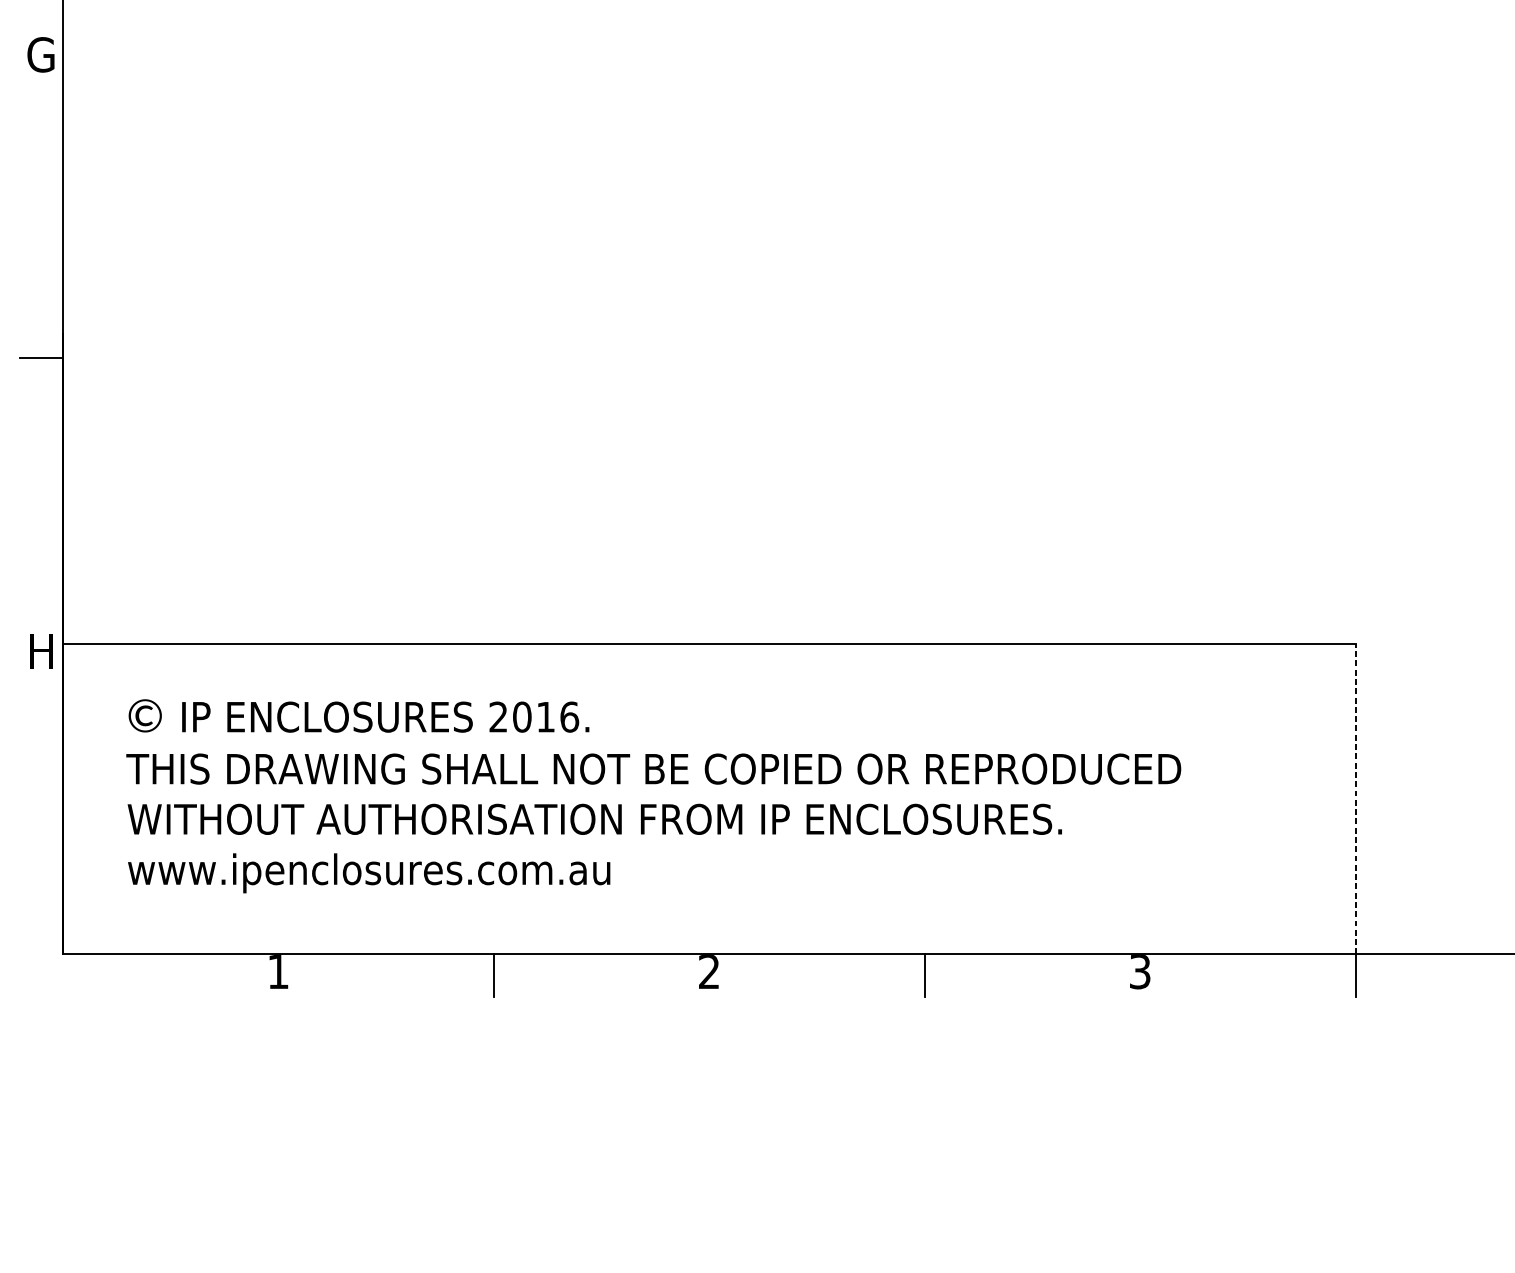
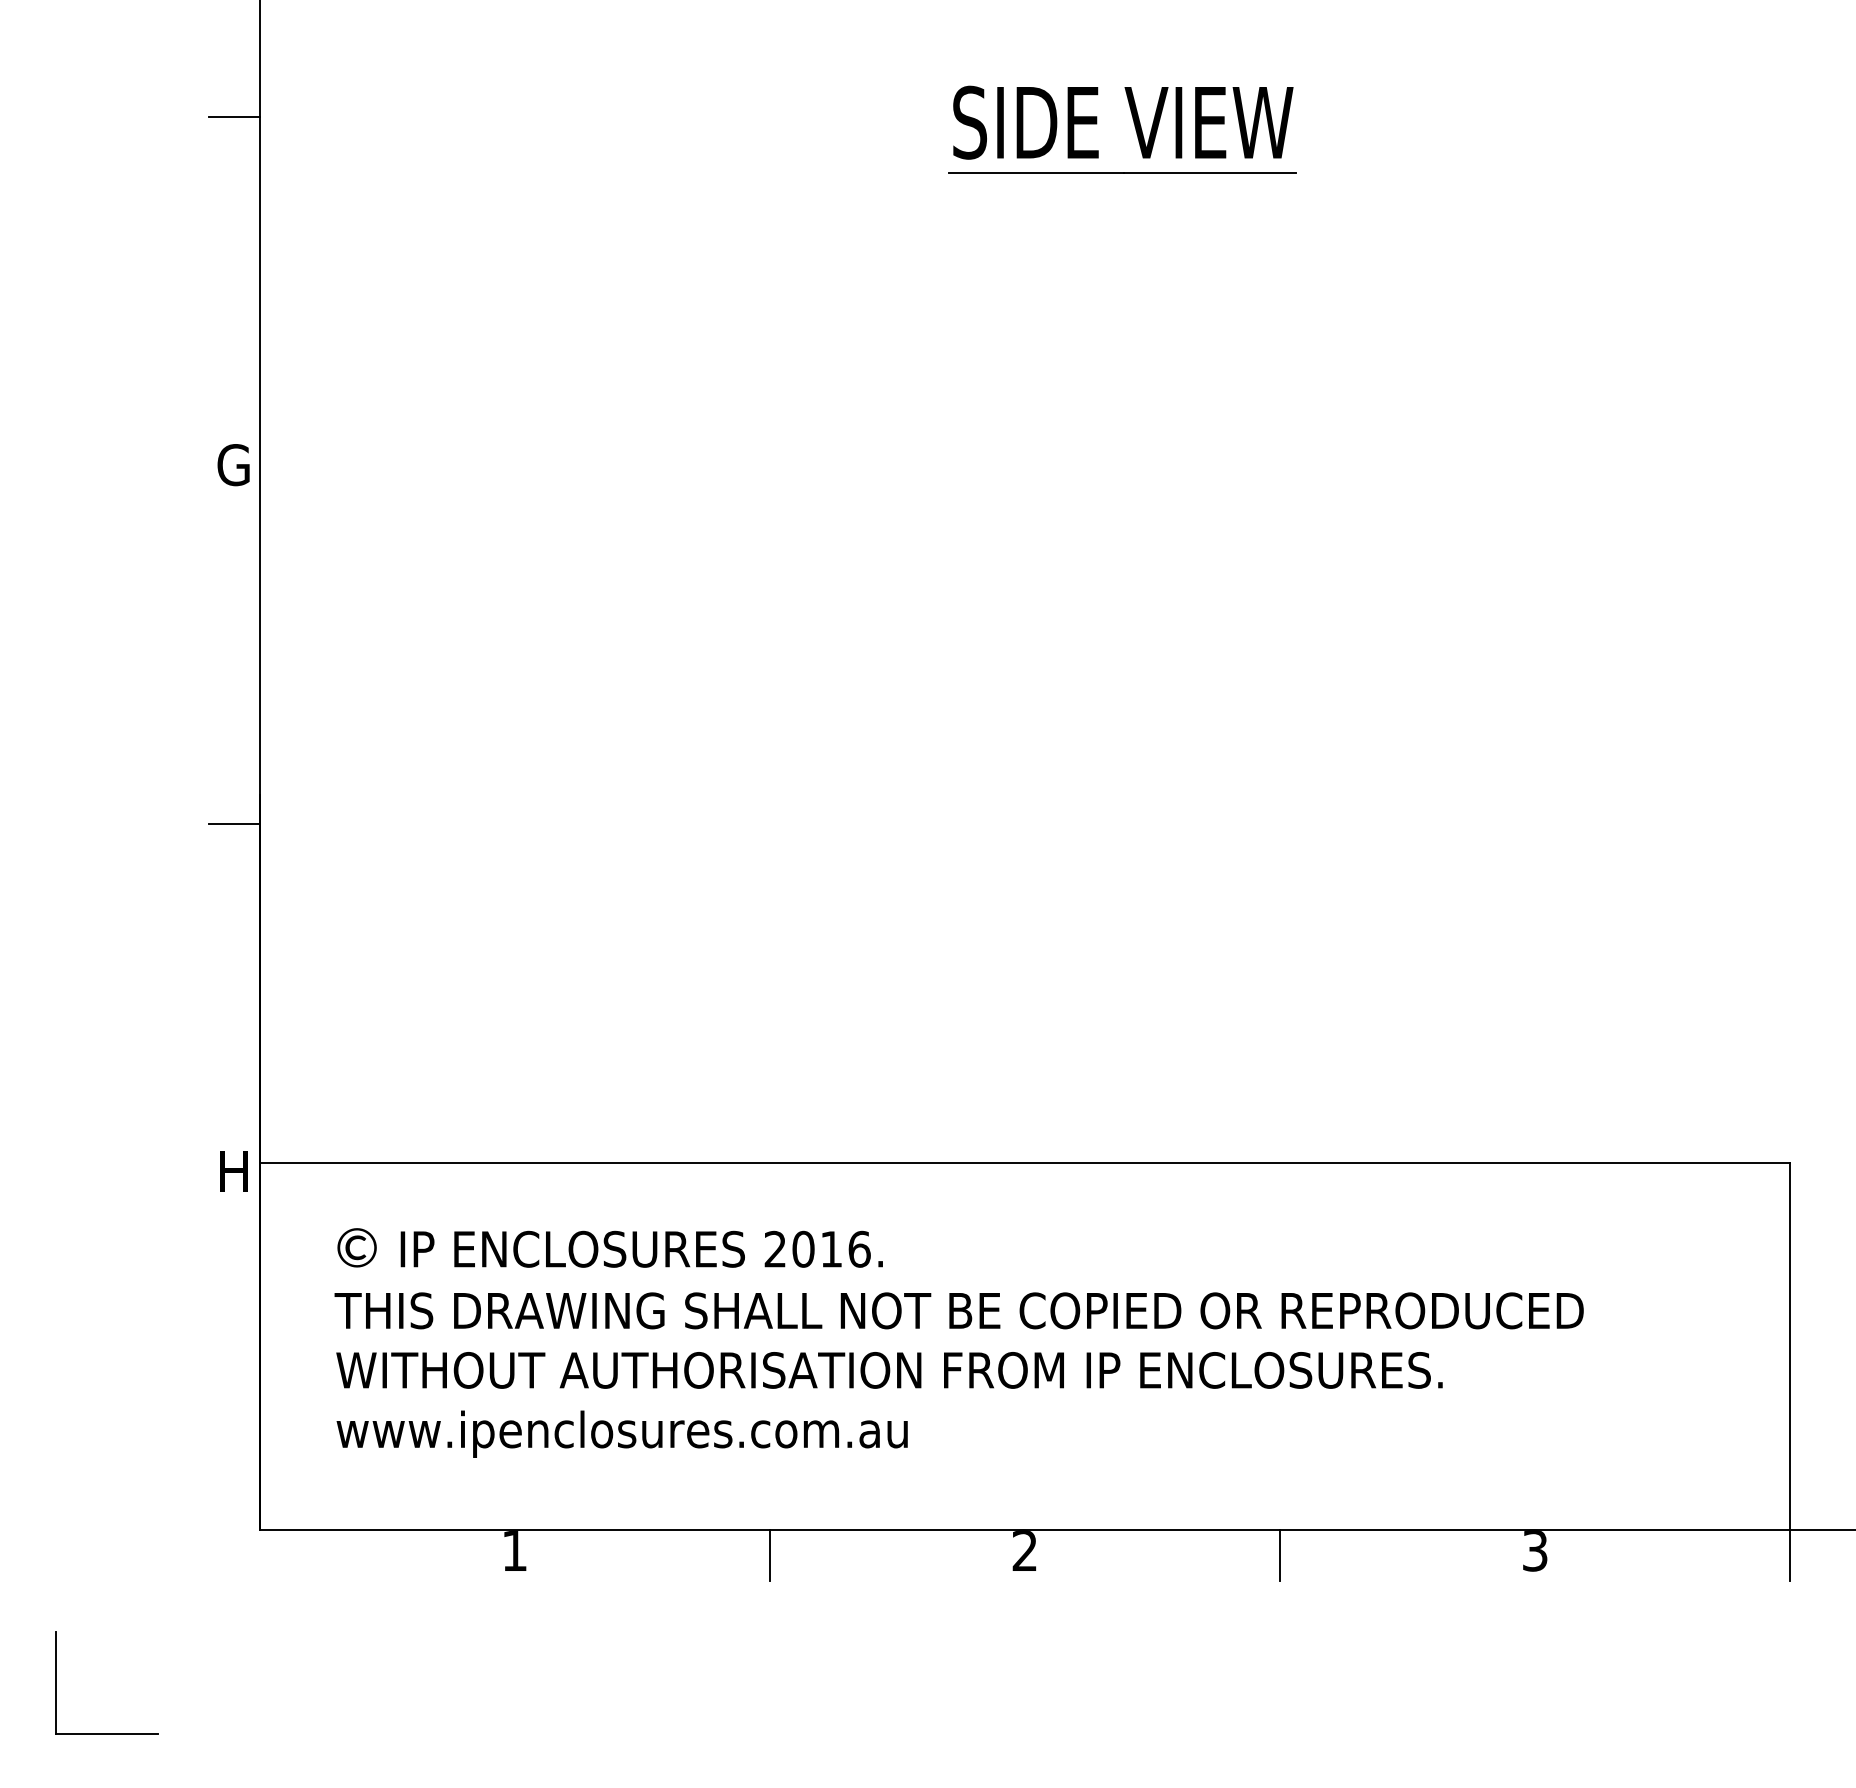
line: (1355, 799) -> (1790, 1346), dashed -> solid

